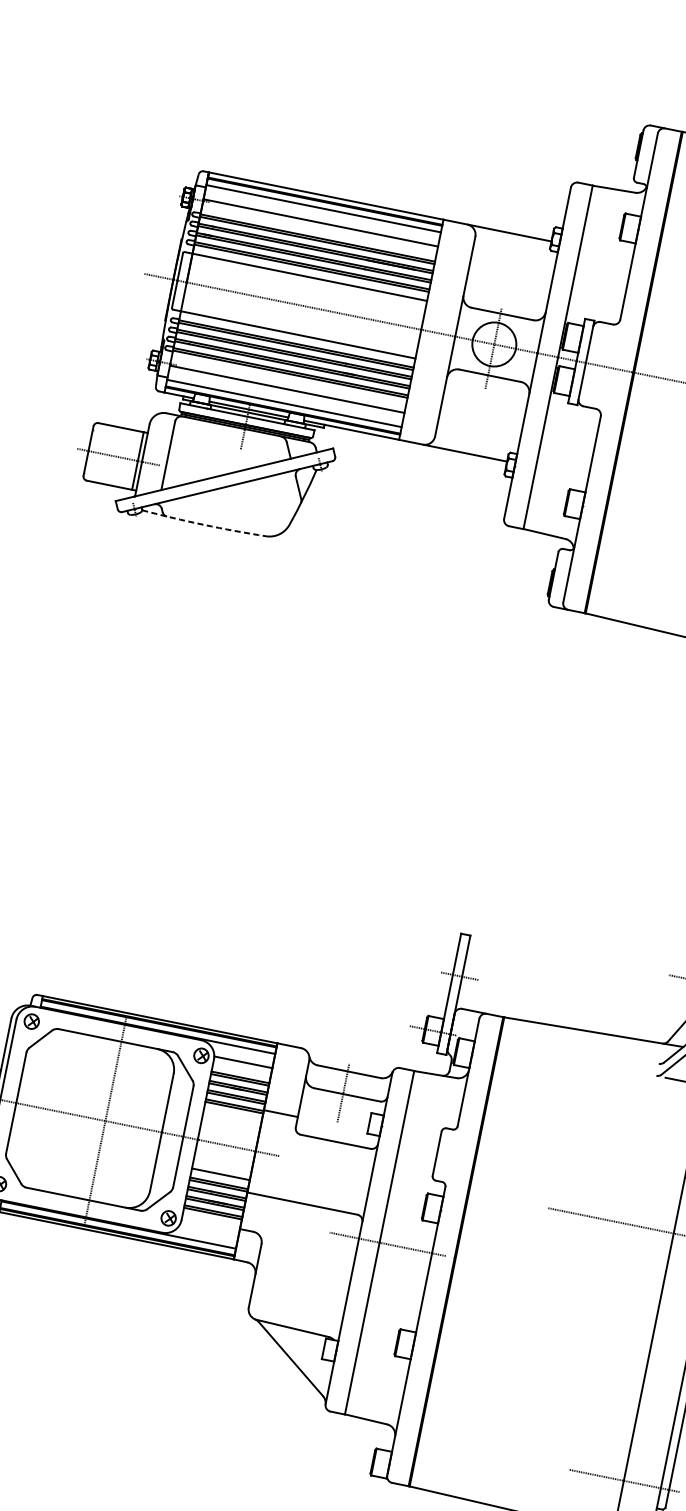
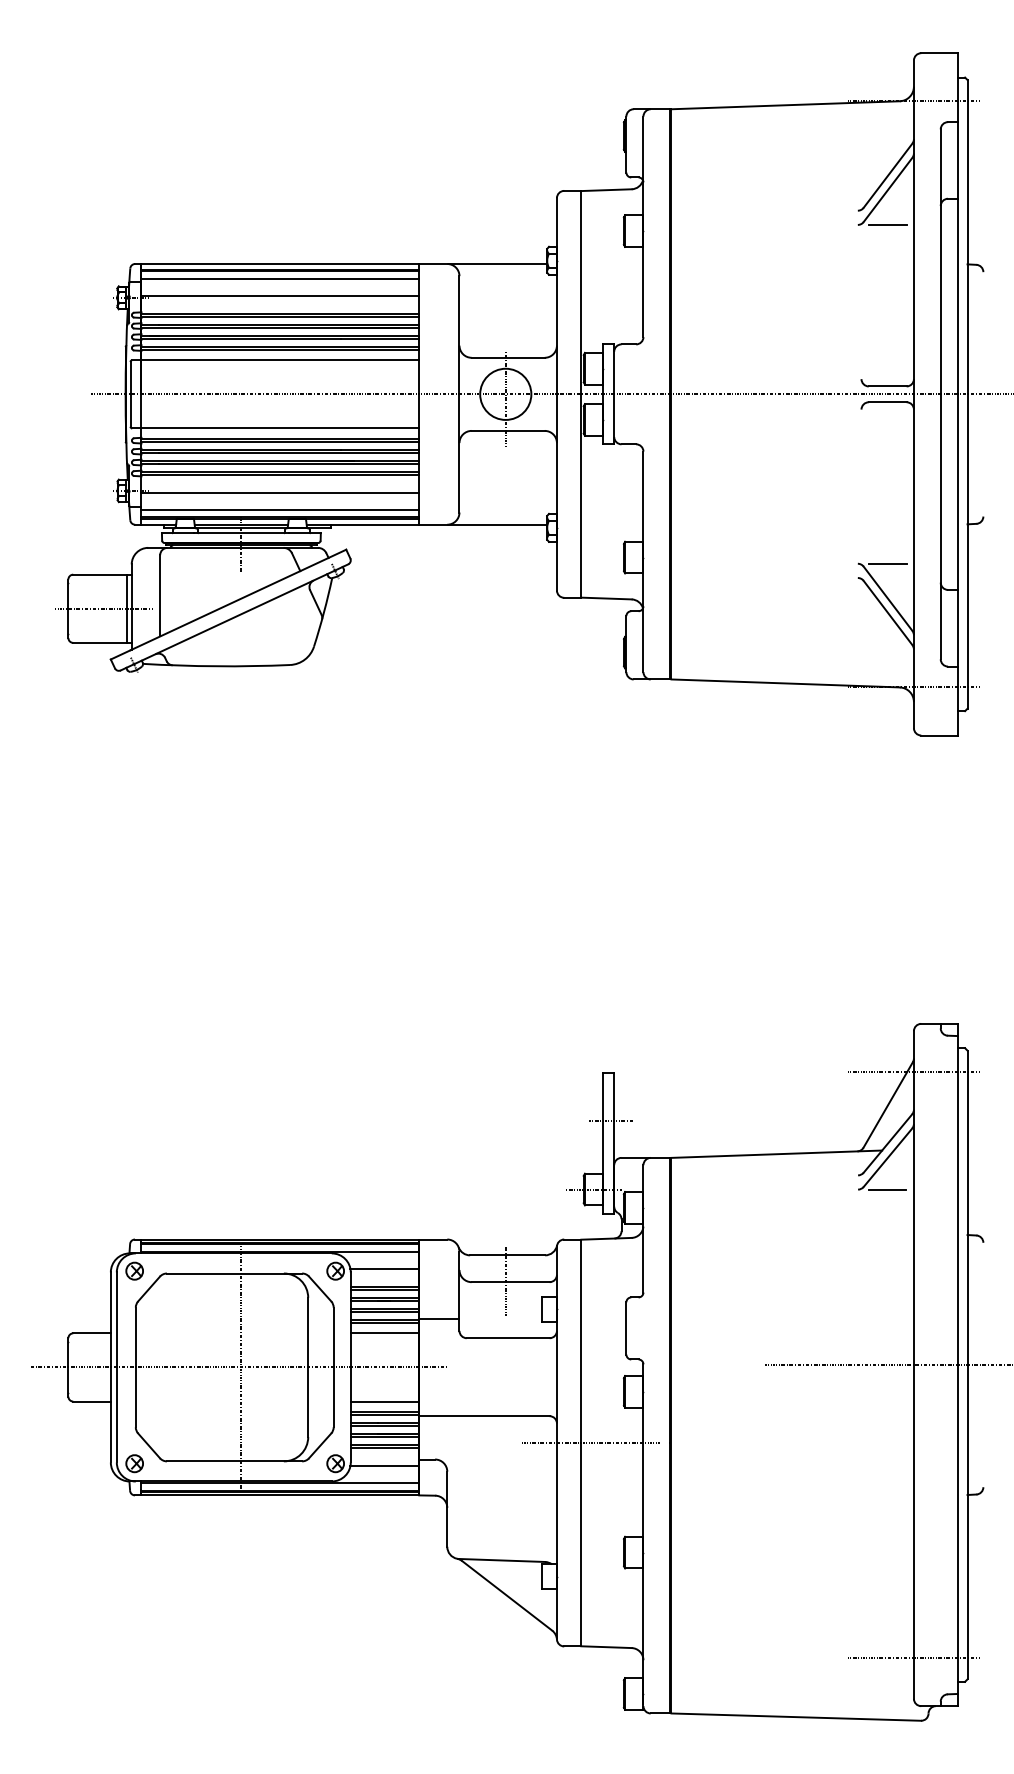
arc: (203, 525) -> (216, 666), dashed -> solid
line: (232, 1116) -> (384, 1333), added
line: (209, 1228) -> (384, 1465), added

